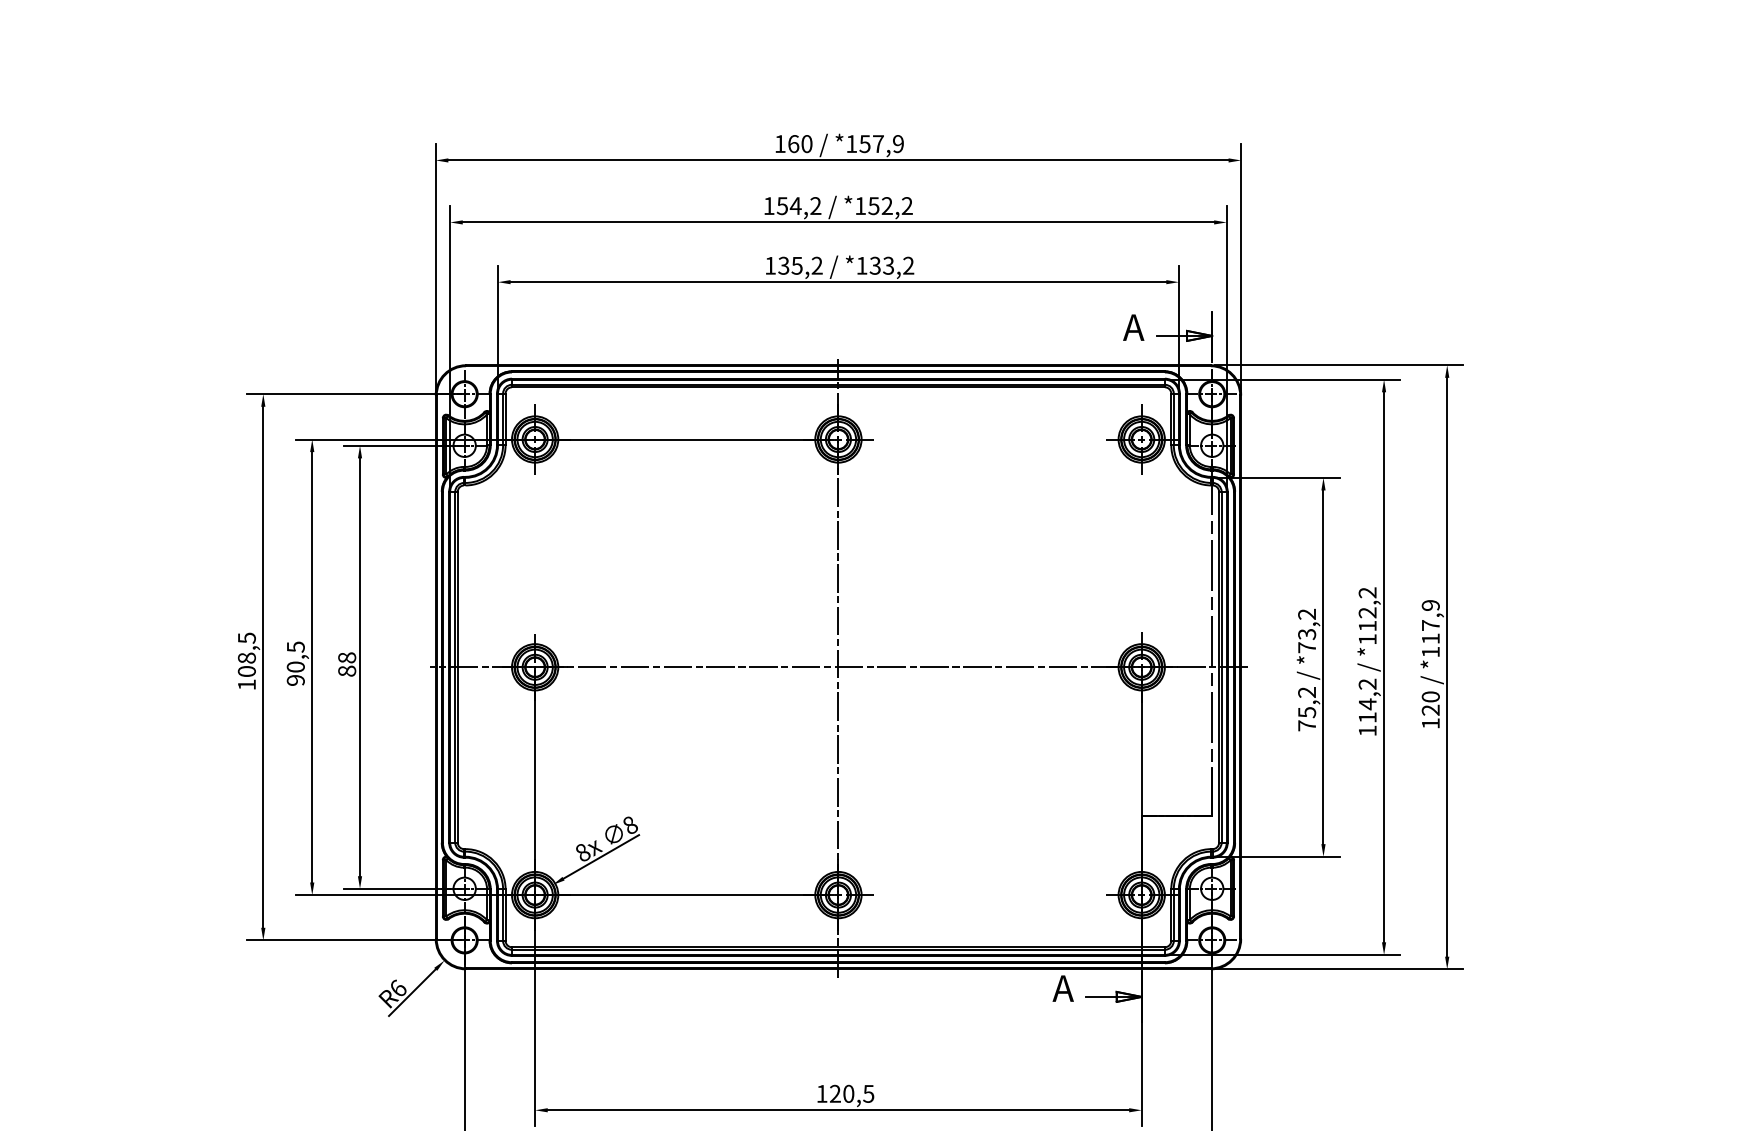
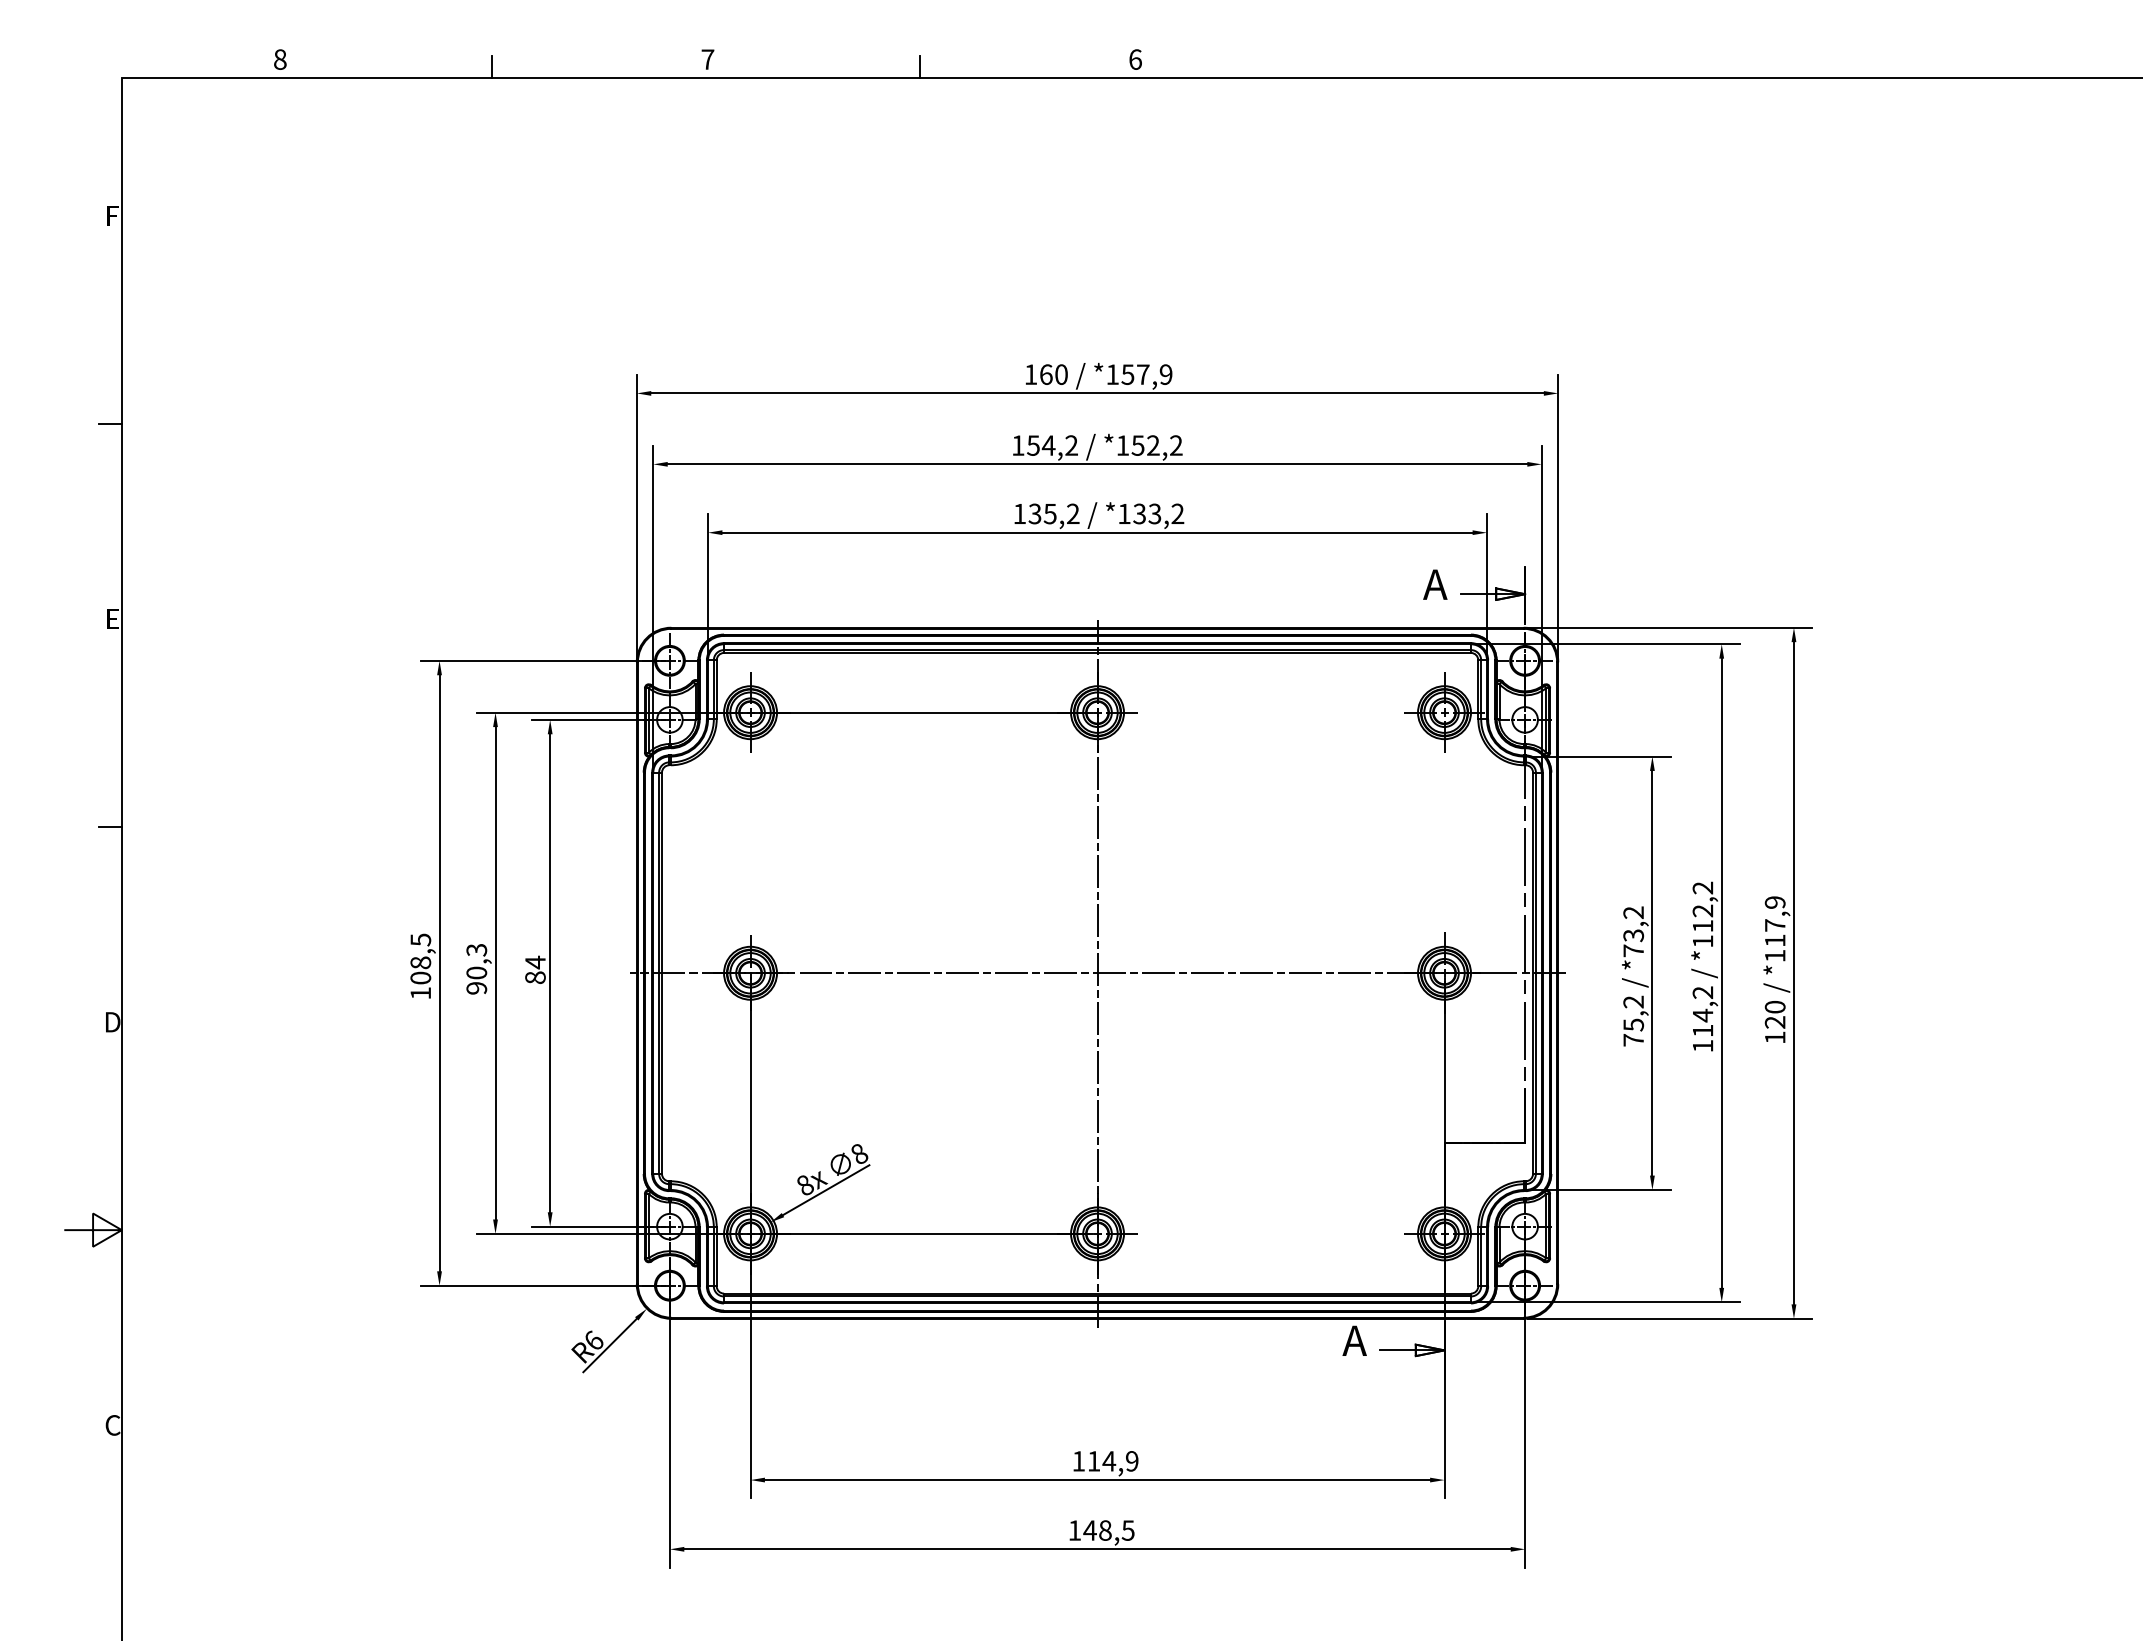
text: (295, 646) -> (476, 949), 90,5 -> 90,3
text: (347, 657) -> (535, 962), 88 -> 84
text: (851, 1094) -> (1112, 1461), 120,5 -> 114,9

